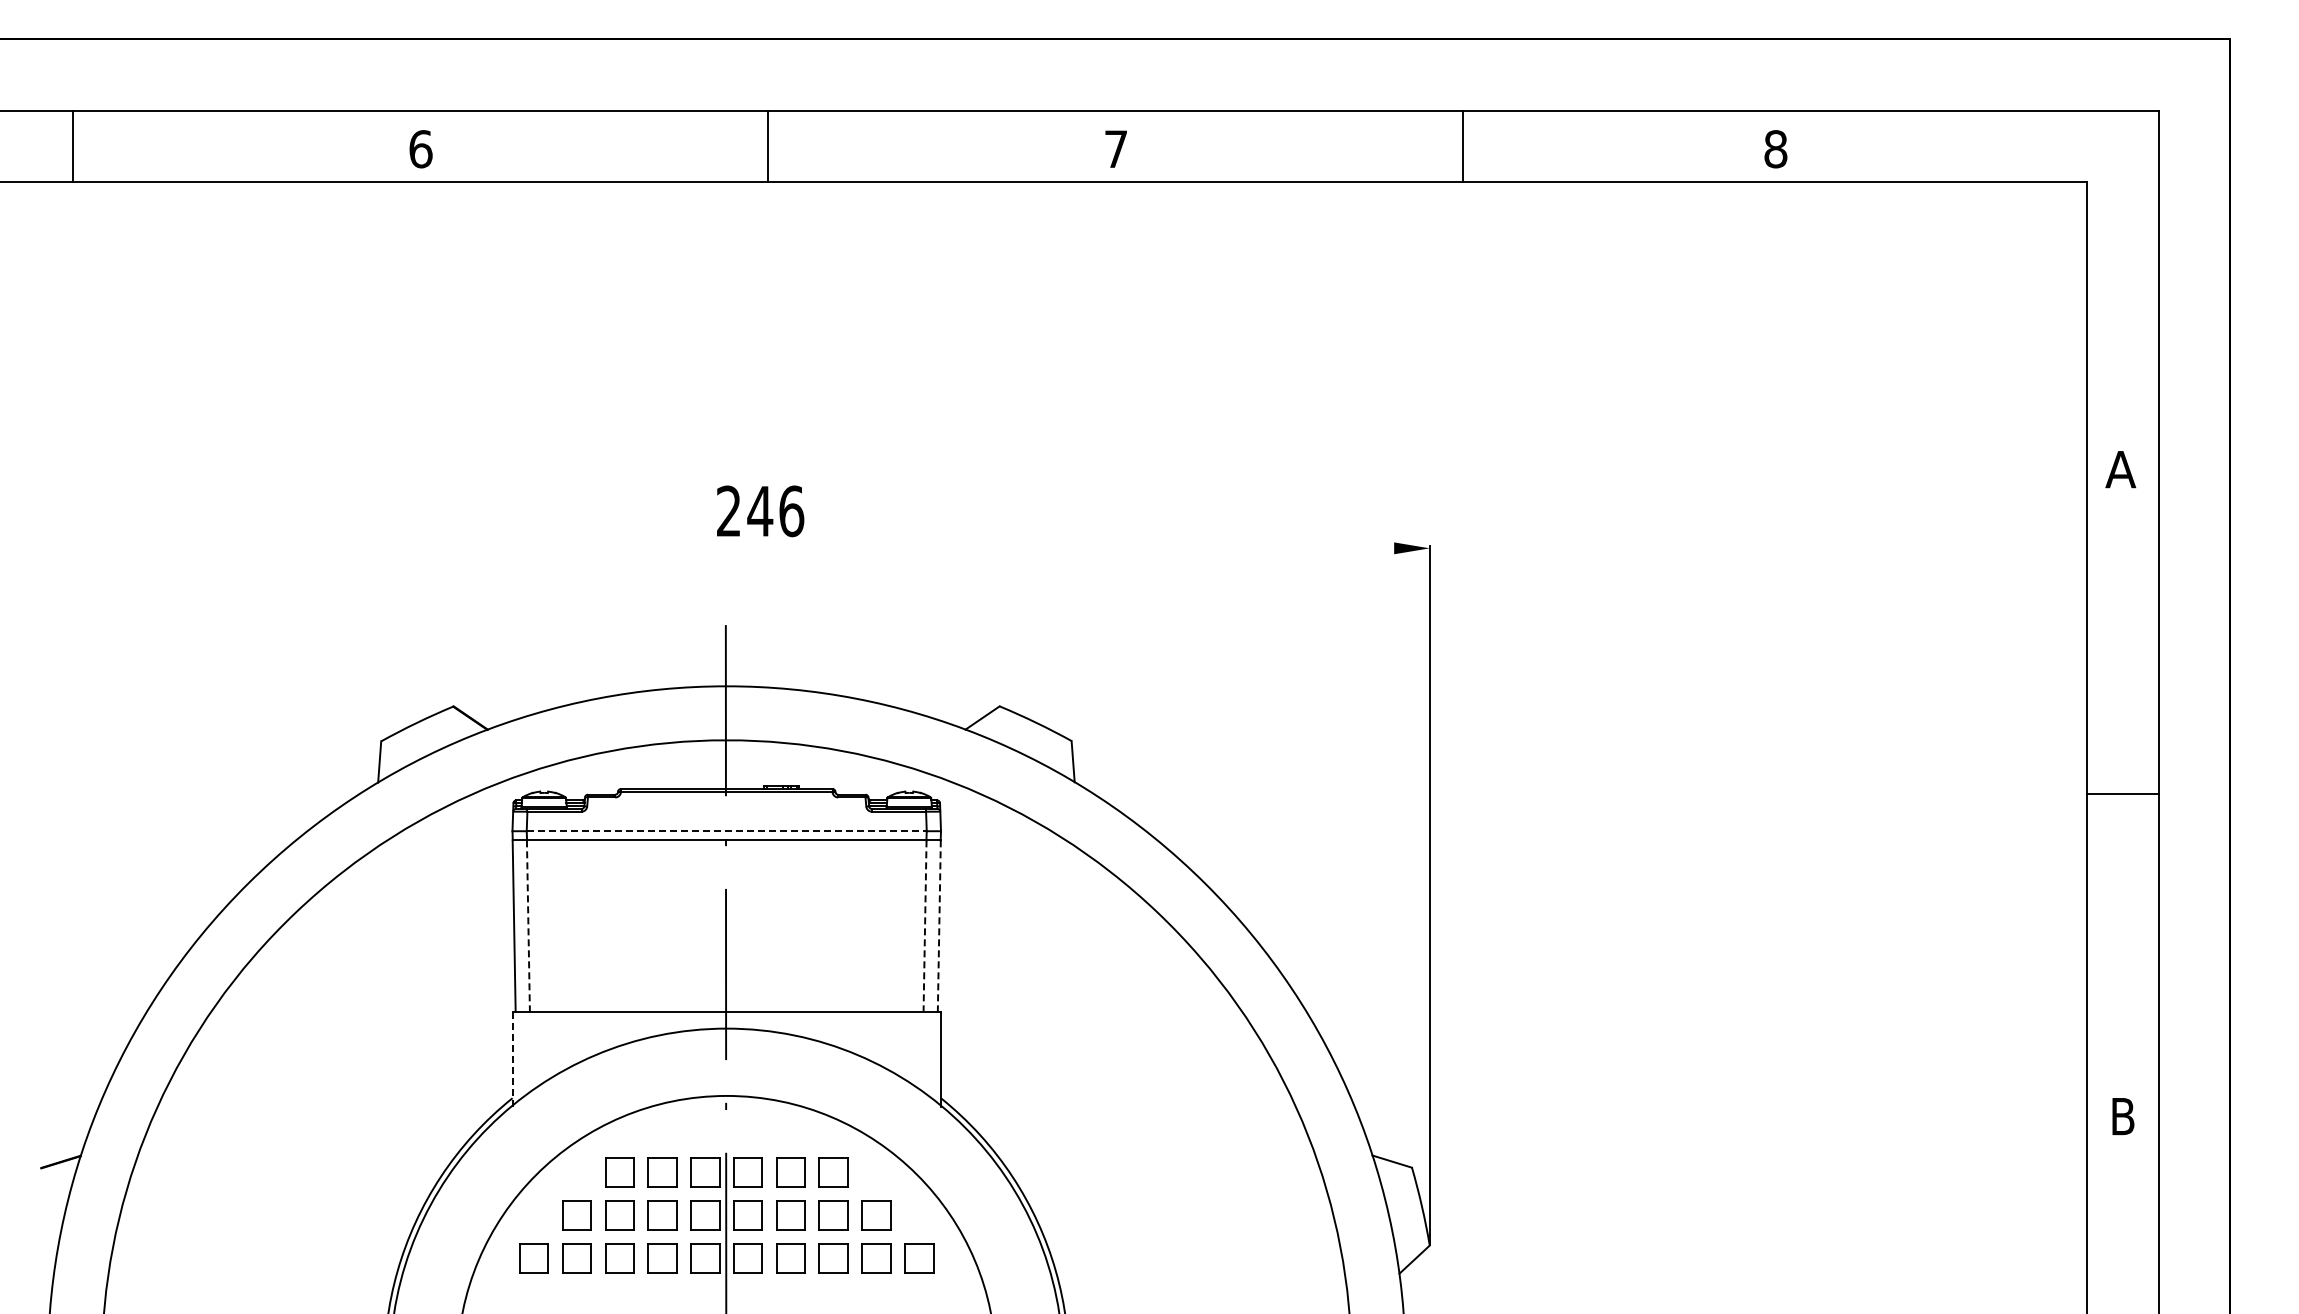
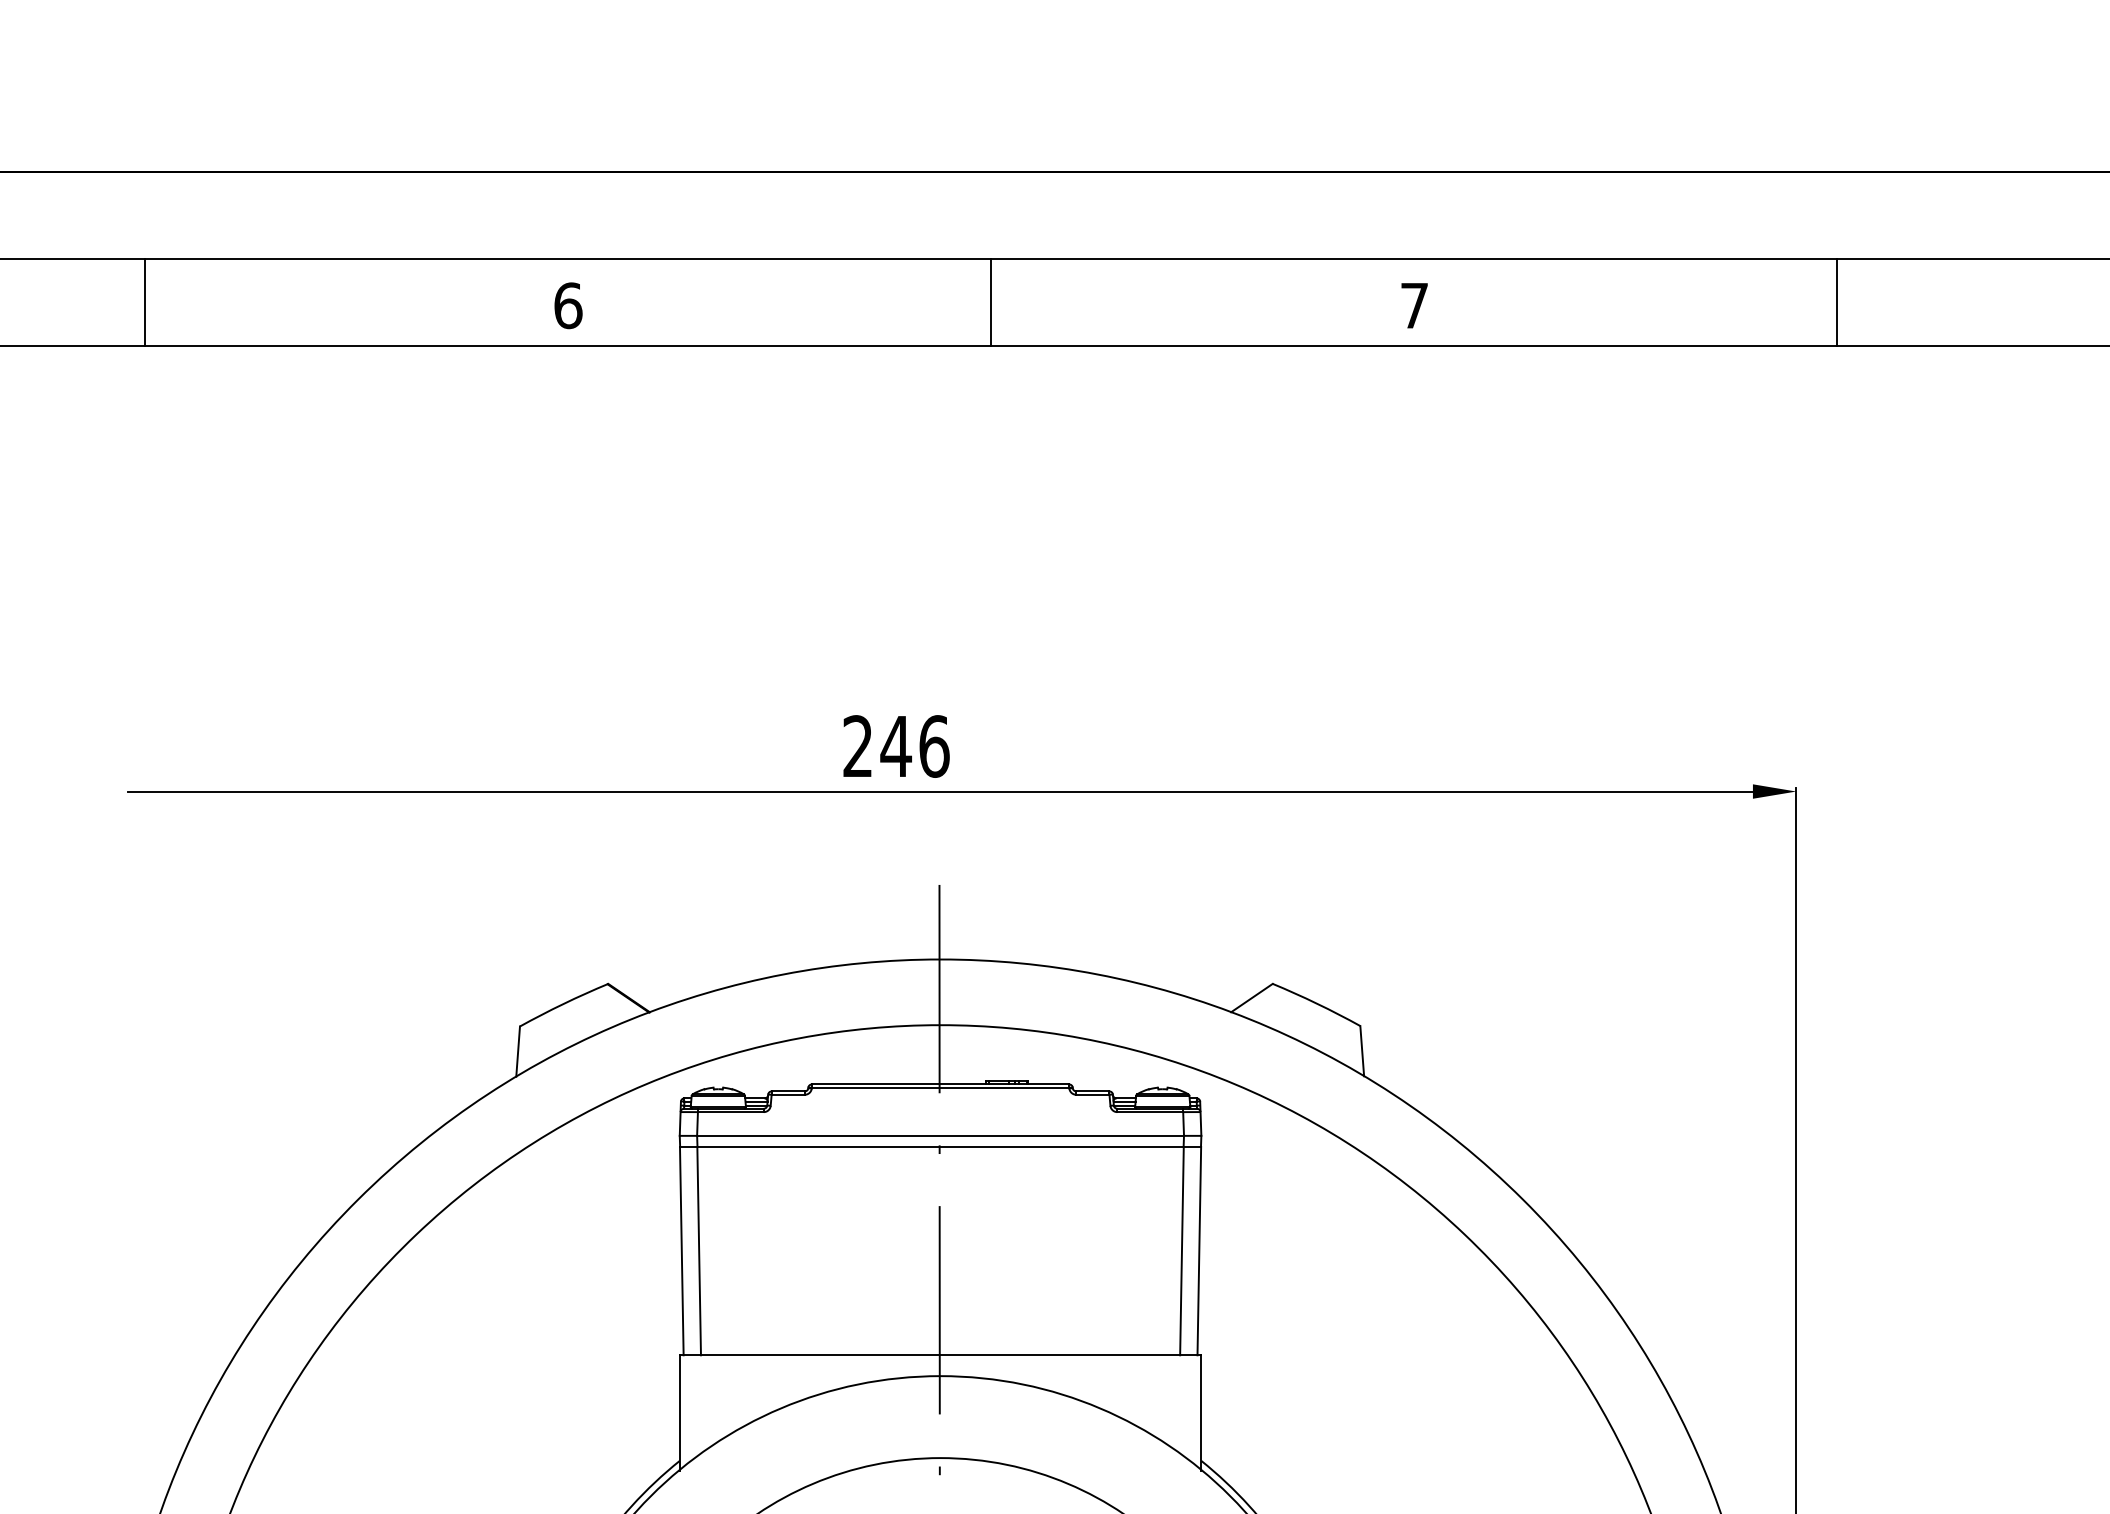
text: (760, 511) -> (896, 746), moved
line: (726, 548) -> (940, 791), added
line: (727, 831) -> (941, 1136), dashed -> solid
line: (528, 925) -> (699, 1250), dashed -> solid
line: (925, 925) -> (1182, 1250), dashed -> solid
line: (939, 925) -> (1199, 1250), dashed -> solid
line: (512, 1059) -> (679, 1413), dashed -> solid

